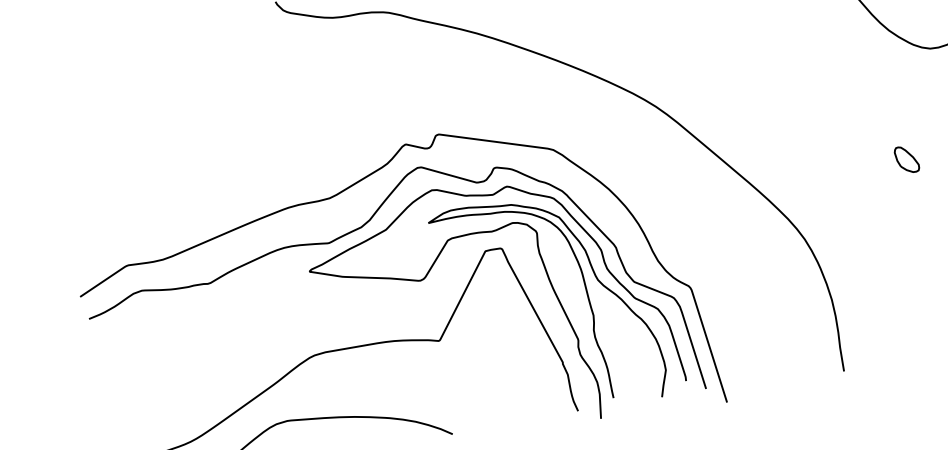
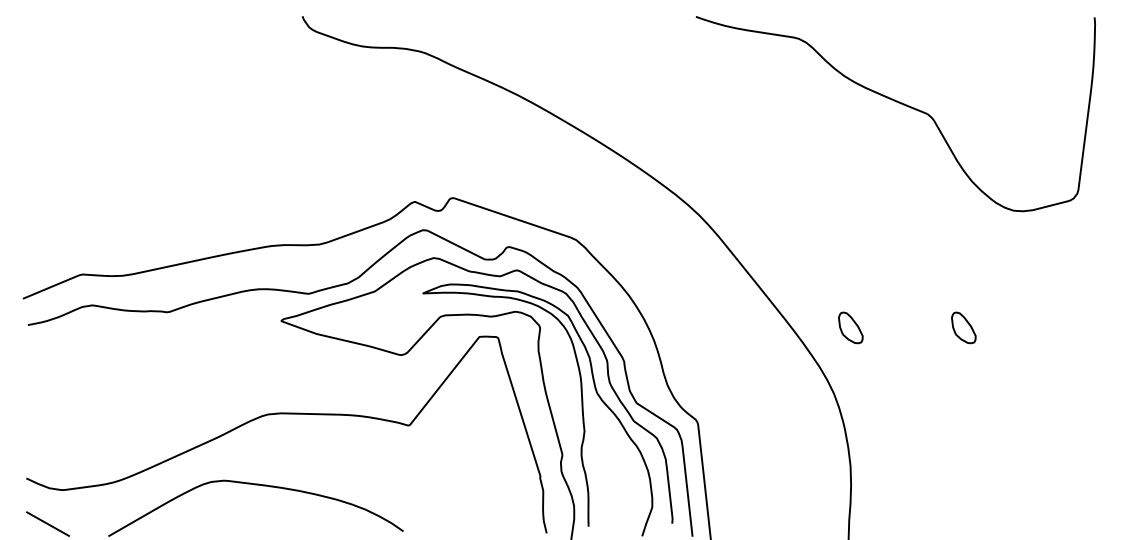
part: (807, 178) -> (850, 327), added

